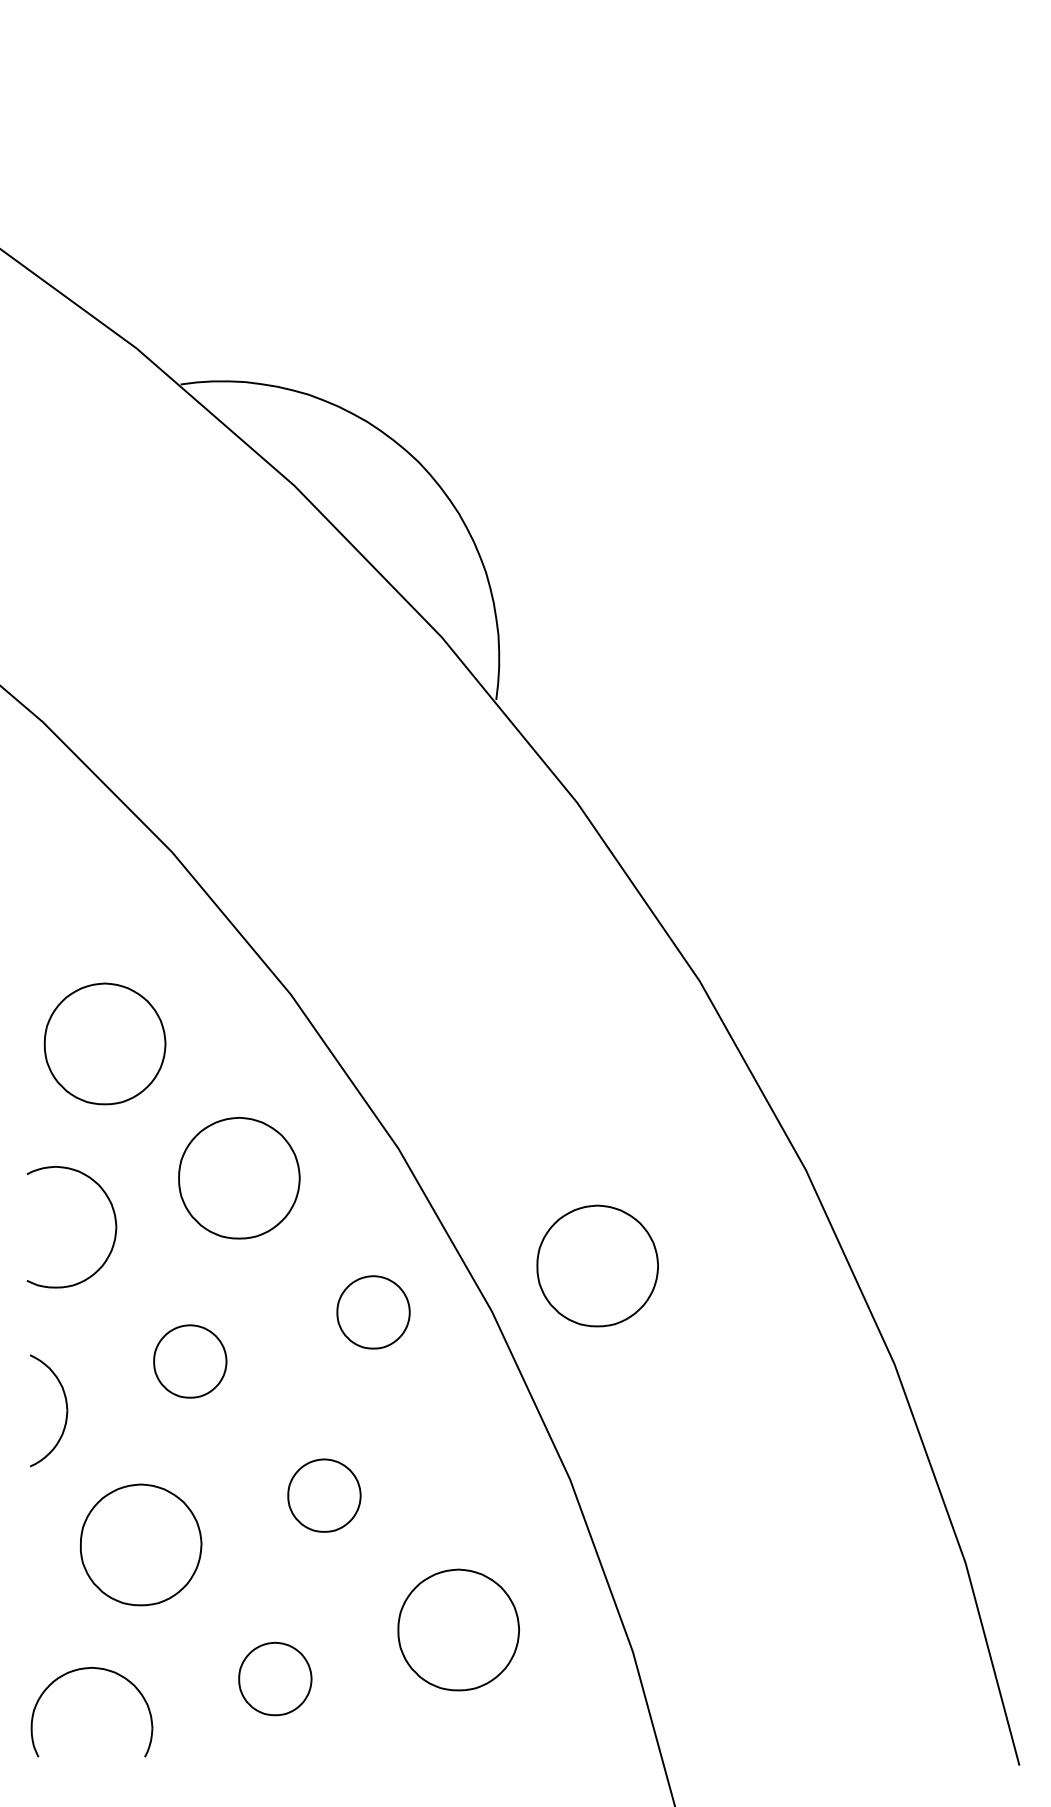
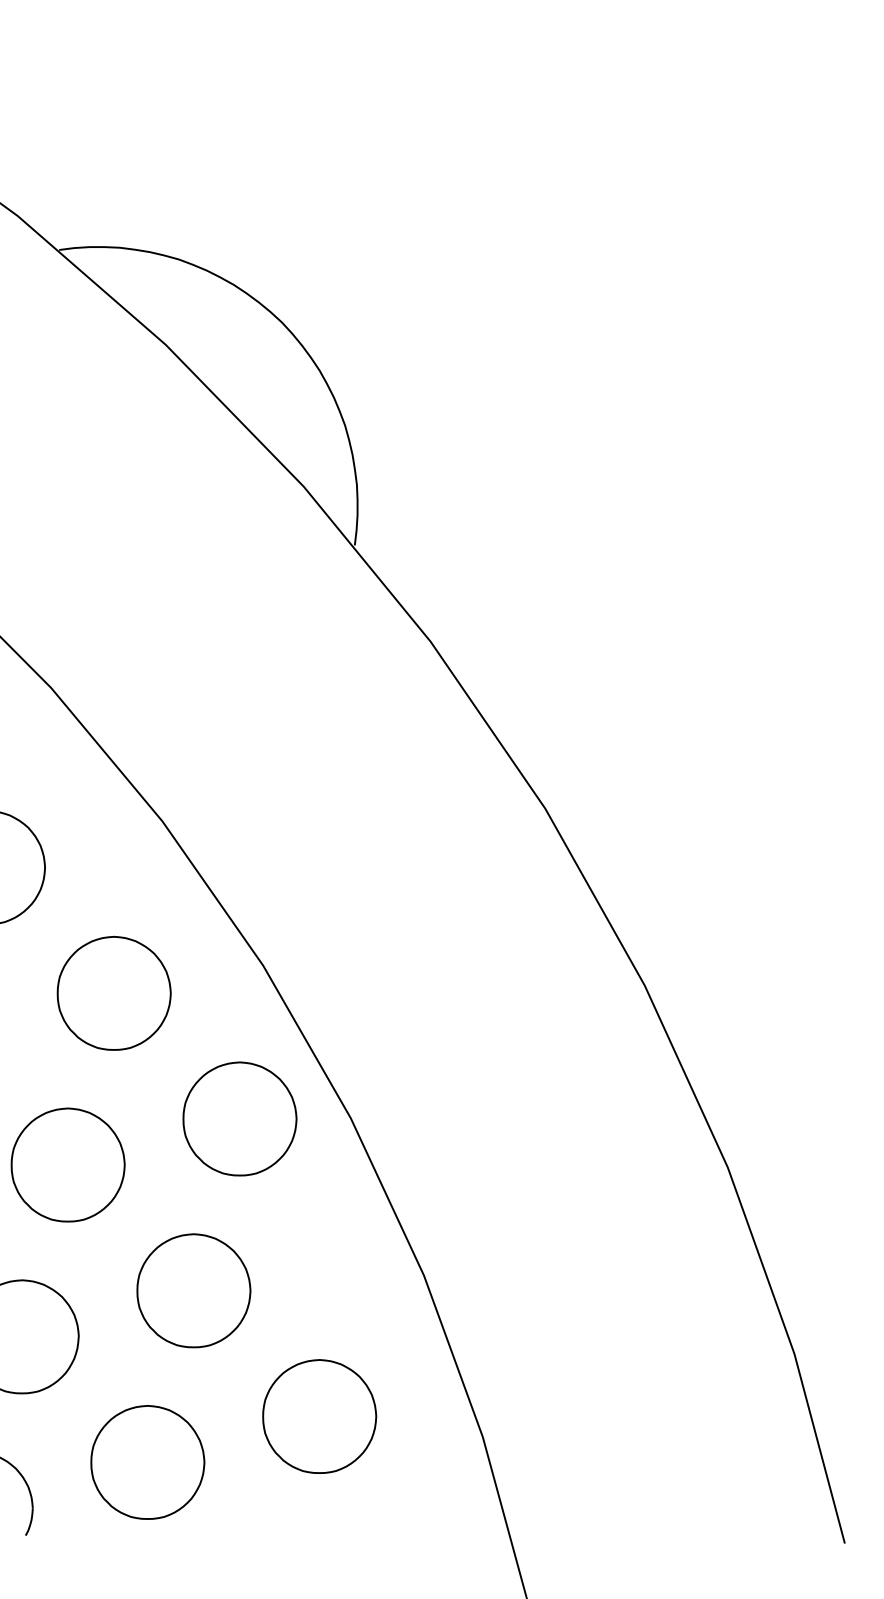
part: (597, 1265) -> (449, 1075), removed
part: (373, 1312) -> (239, 1119), size x1.67
part: (190, 1361) -> (68, 1165), size x1.67
part: (324, 1495) -> (193, 1290), size x1.67
part: (275, 1678) -> (148, 1461), size x1.67

